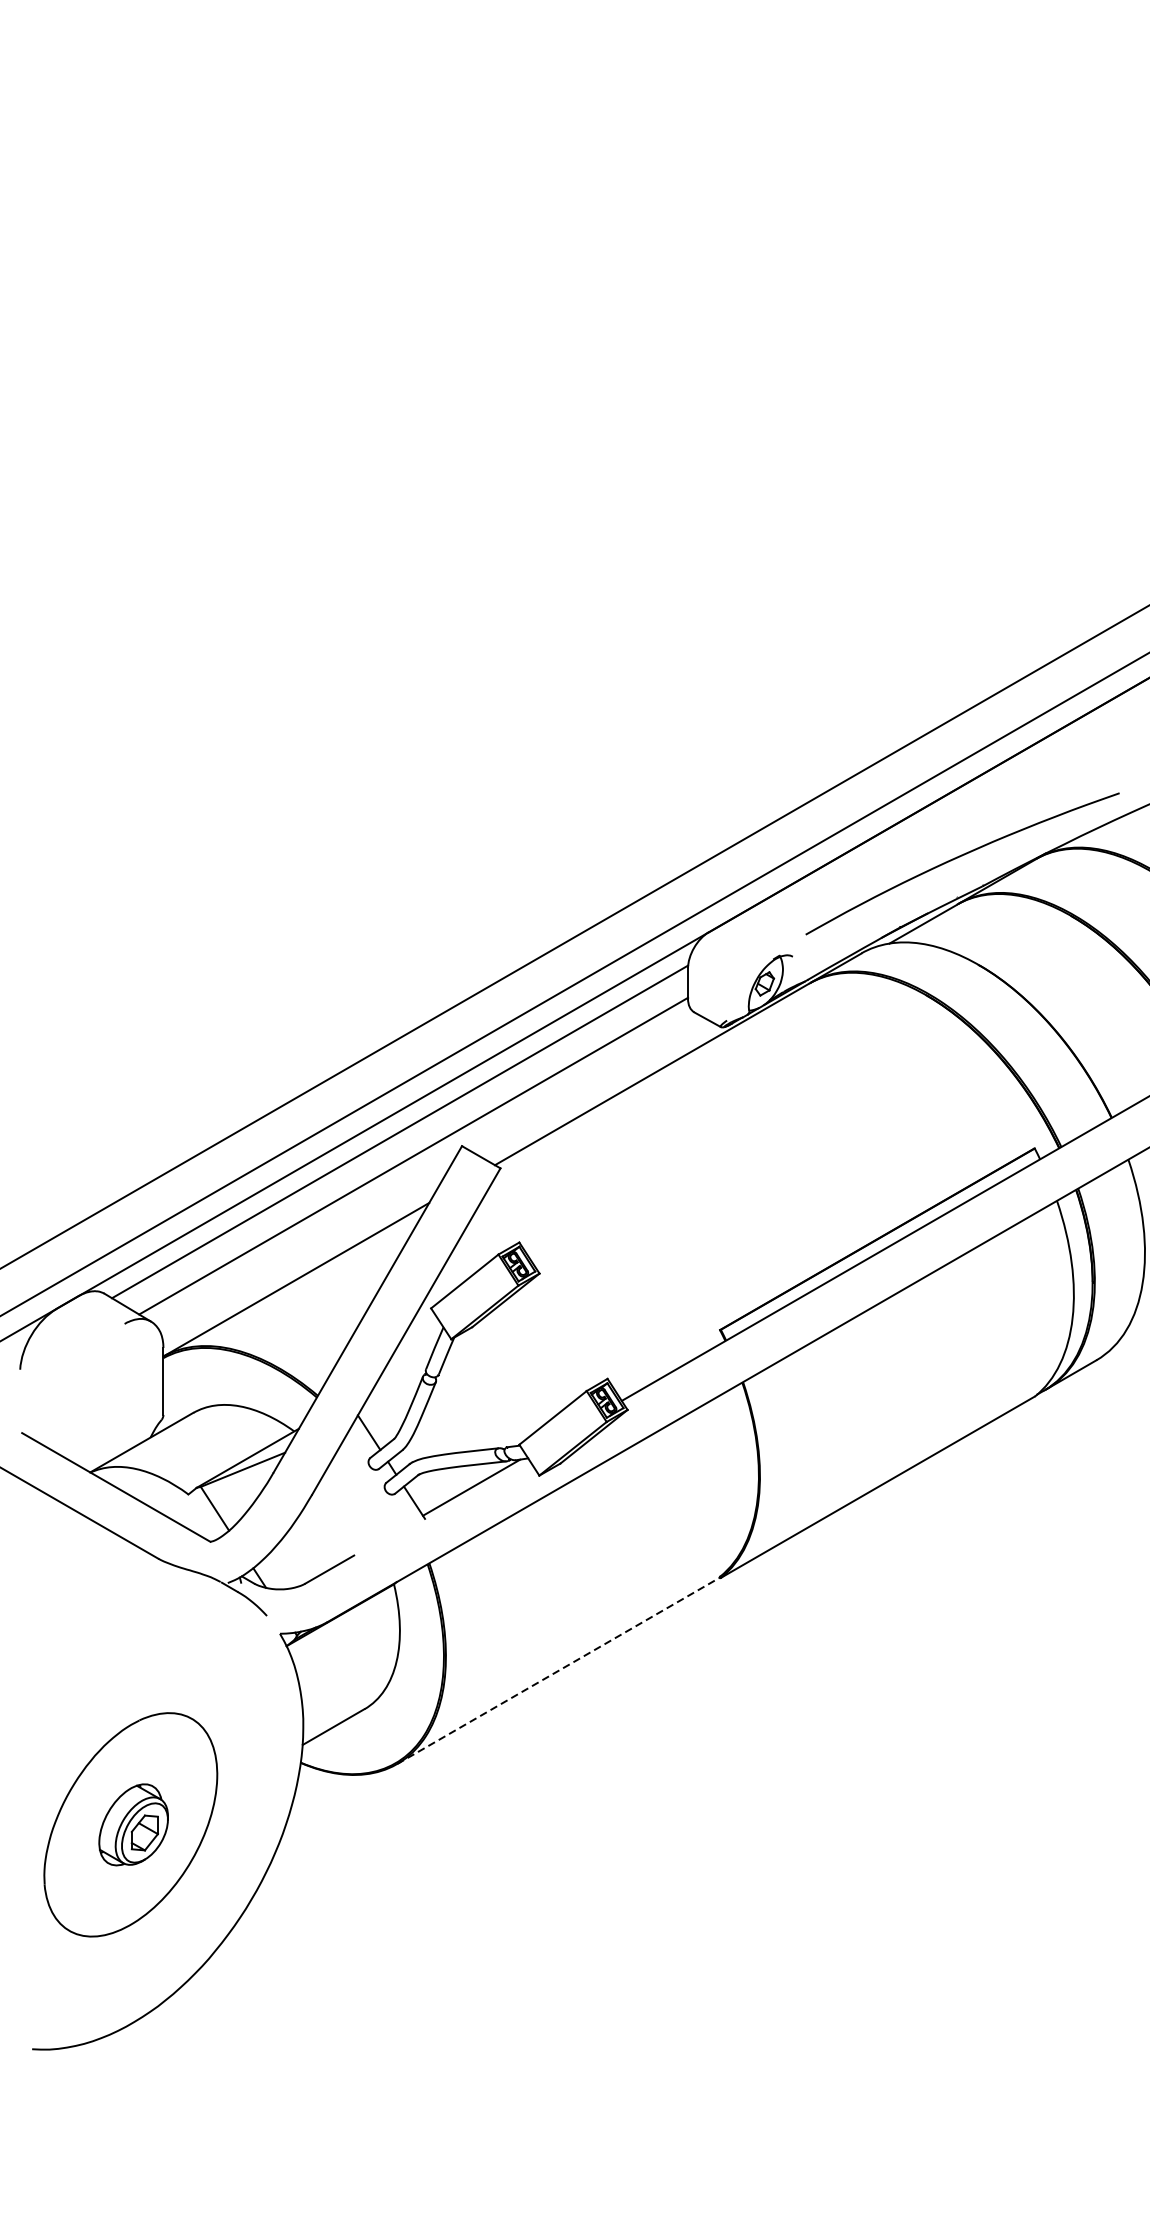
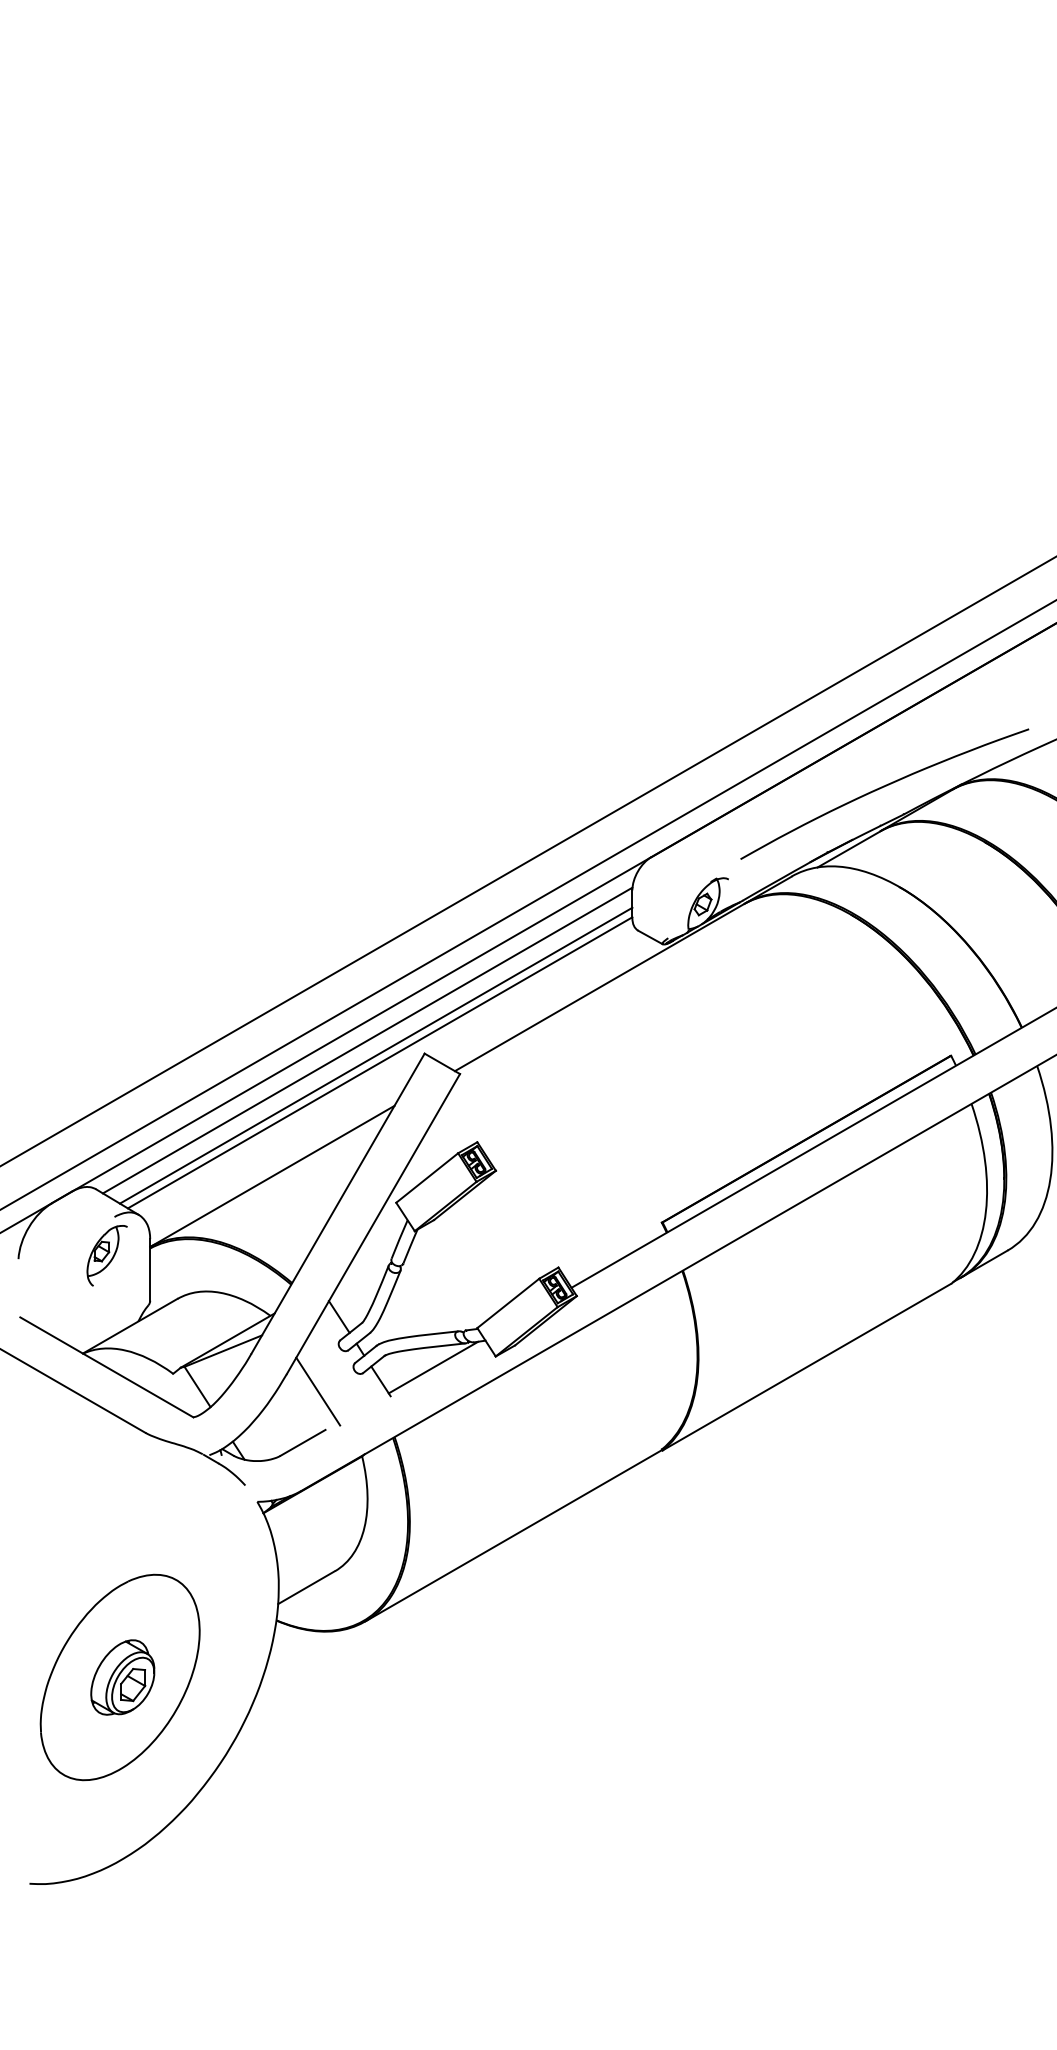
line: (408, 1148) -> (375, 1055), added
part: (115, 1365) -> (106, 1255), added
line: (346, 1513) -> (318, 1391), added
line: (558, 1670) -> (513, 1535), dashed -> solid

